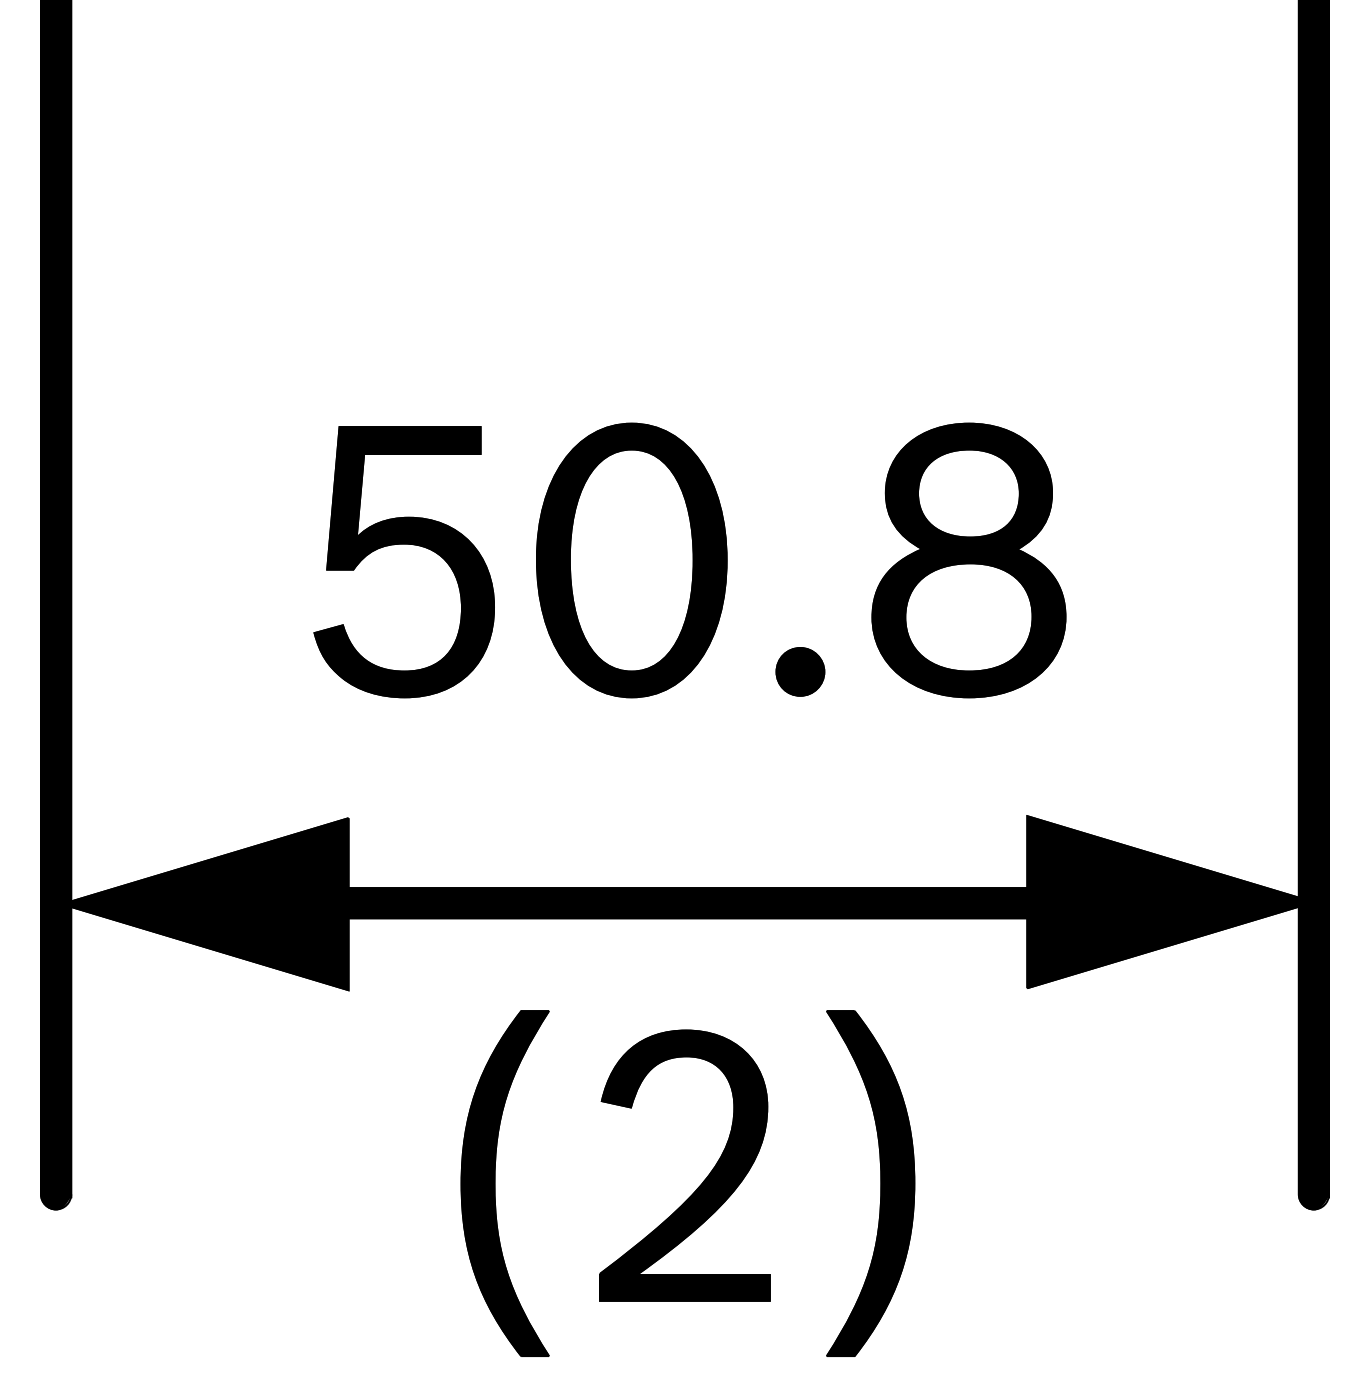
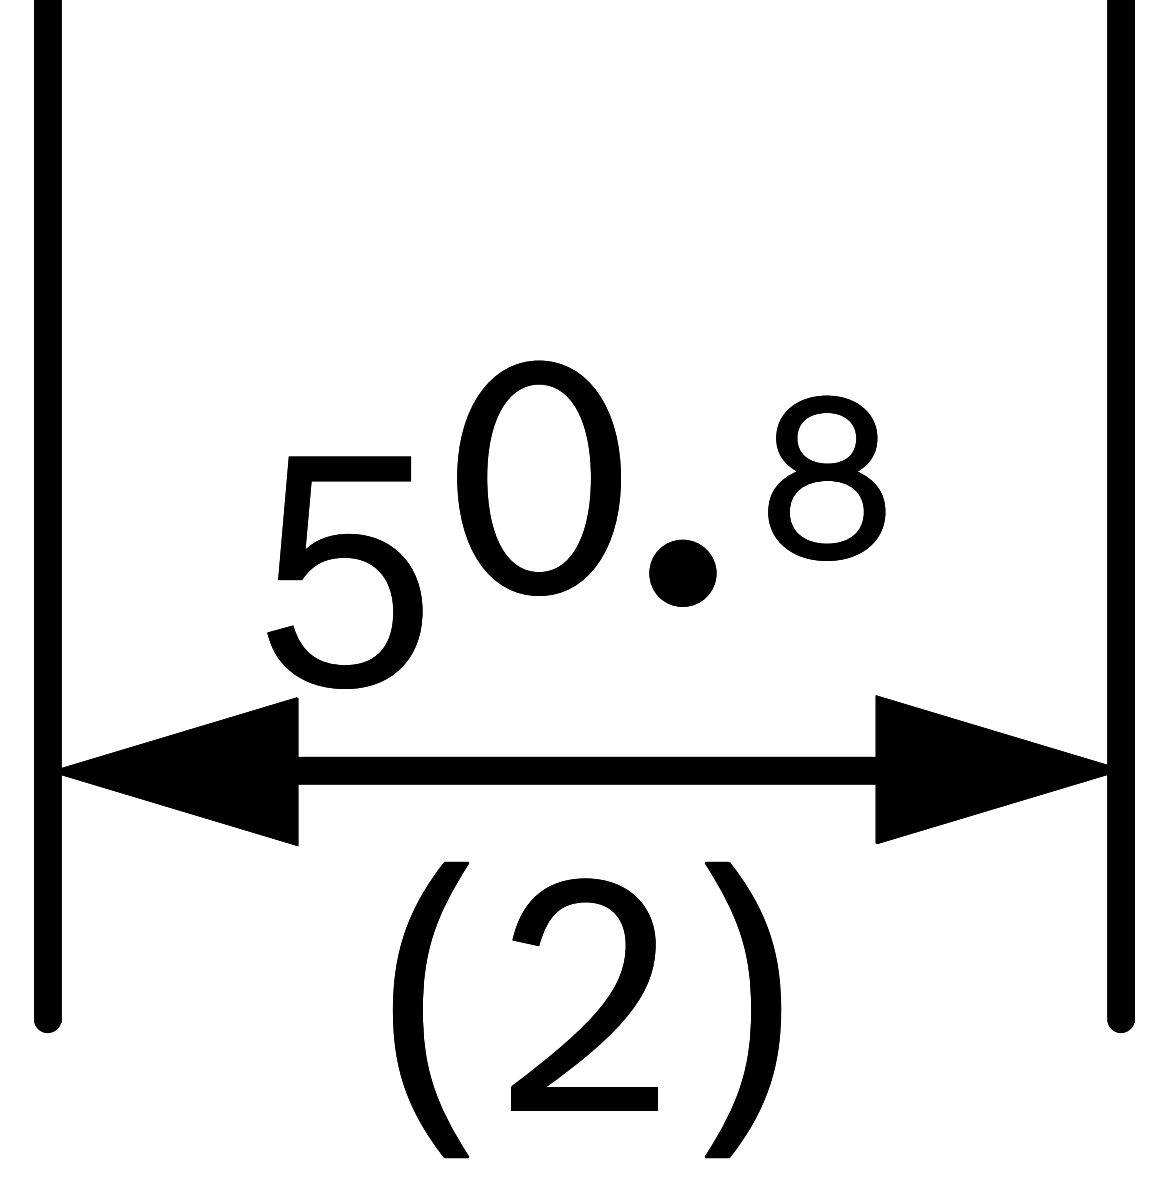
part: (403, 544) -> (344, 557), moved
part: (968, 560) -> (826, 478), size x0.7
part: (800, 671) -> (683, 573), size x1.6

